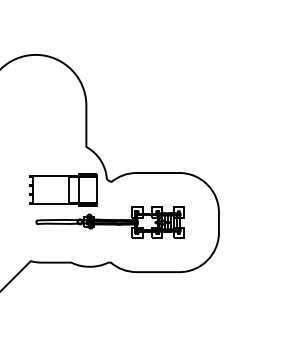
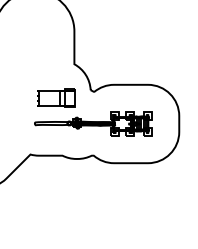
part: (63, 190) -> (56, 98), size x0.71

